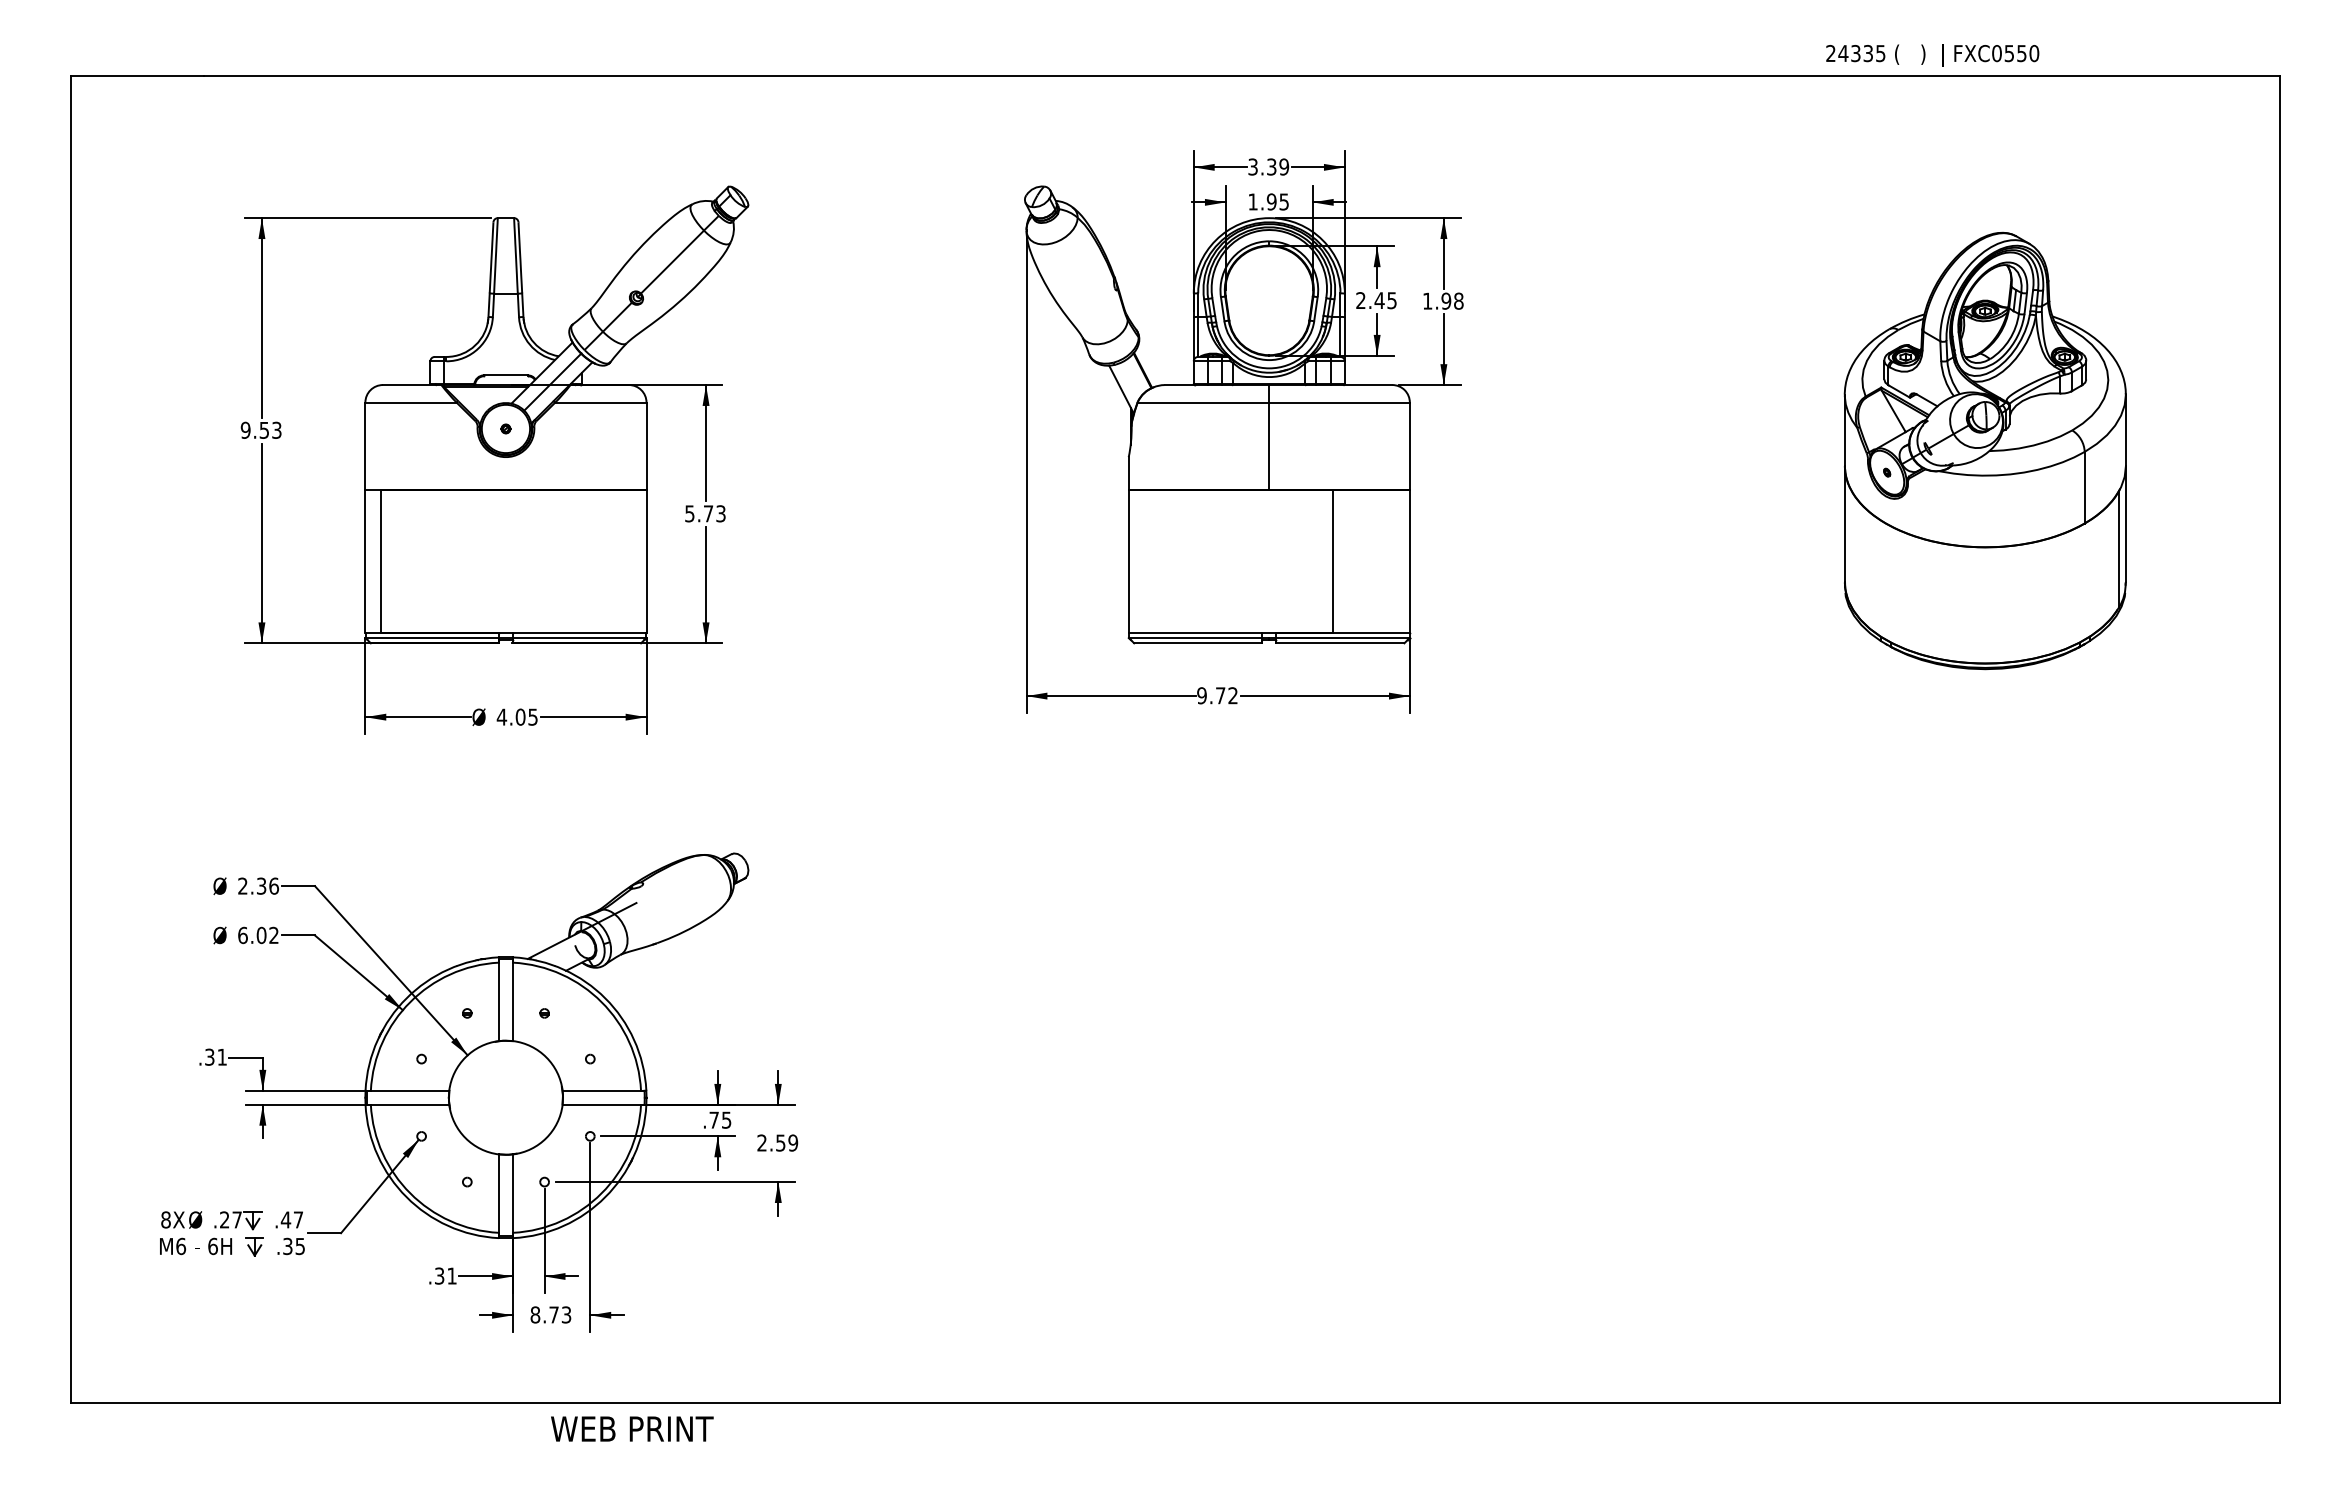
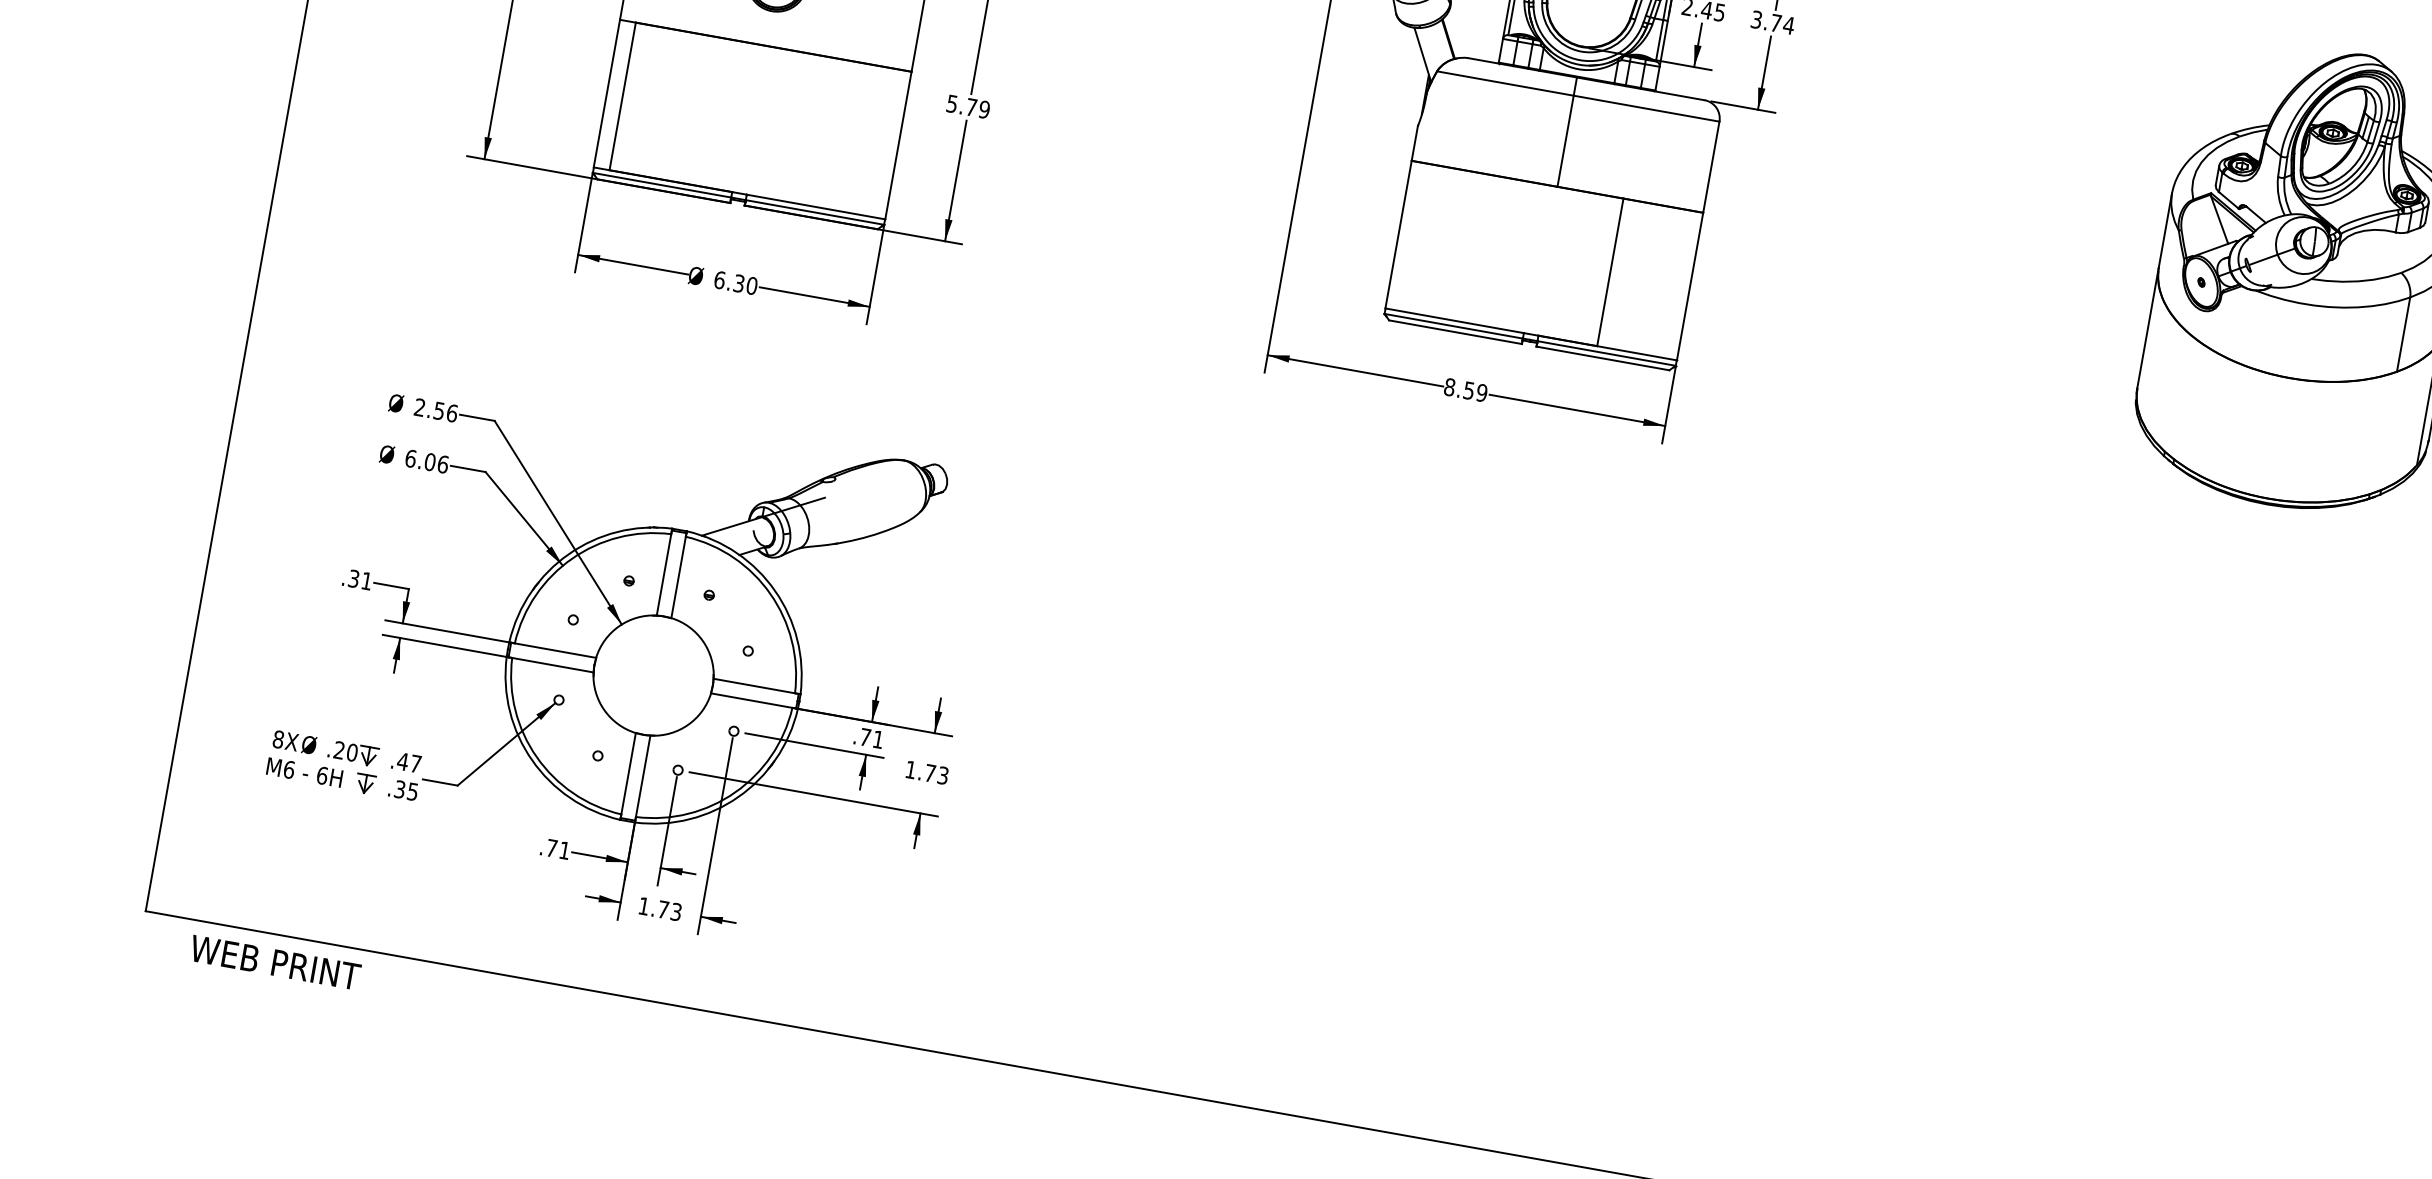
text: (1443, 300) -> (1773, 21), 1.98 -> 3.74
text: (720, 513) -> (984, 109), 5.73 -> 5.79
text: (1217, 695) -> (1465, 389), 9.72 -> 8.59
text: (516, 716) -> (734, 282), 4.05 -> 6.30
text: (261, 885) -> (439, 410), 2.36 -> 2.56
text: (274, 935) -> (443, 464), 6.02 -> 6.06
text: (726, 1119) -> (878, 738), .75 -> .71
text: (777, 1142) -> (926, 772), 2.59 -> 1.73
text: (237, 1219) -> (352, 752), .27 -> .20
text: (439, 1275) -> (551, 847), .31 -> .71
text: (535, 1314) -> (644, 905), 8.73 -> 1.73
text: (632, 1428) -> (275, 962), moved

